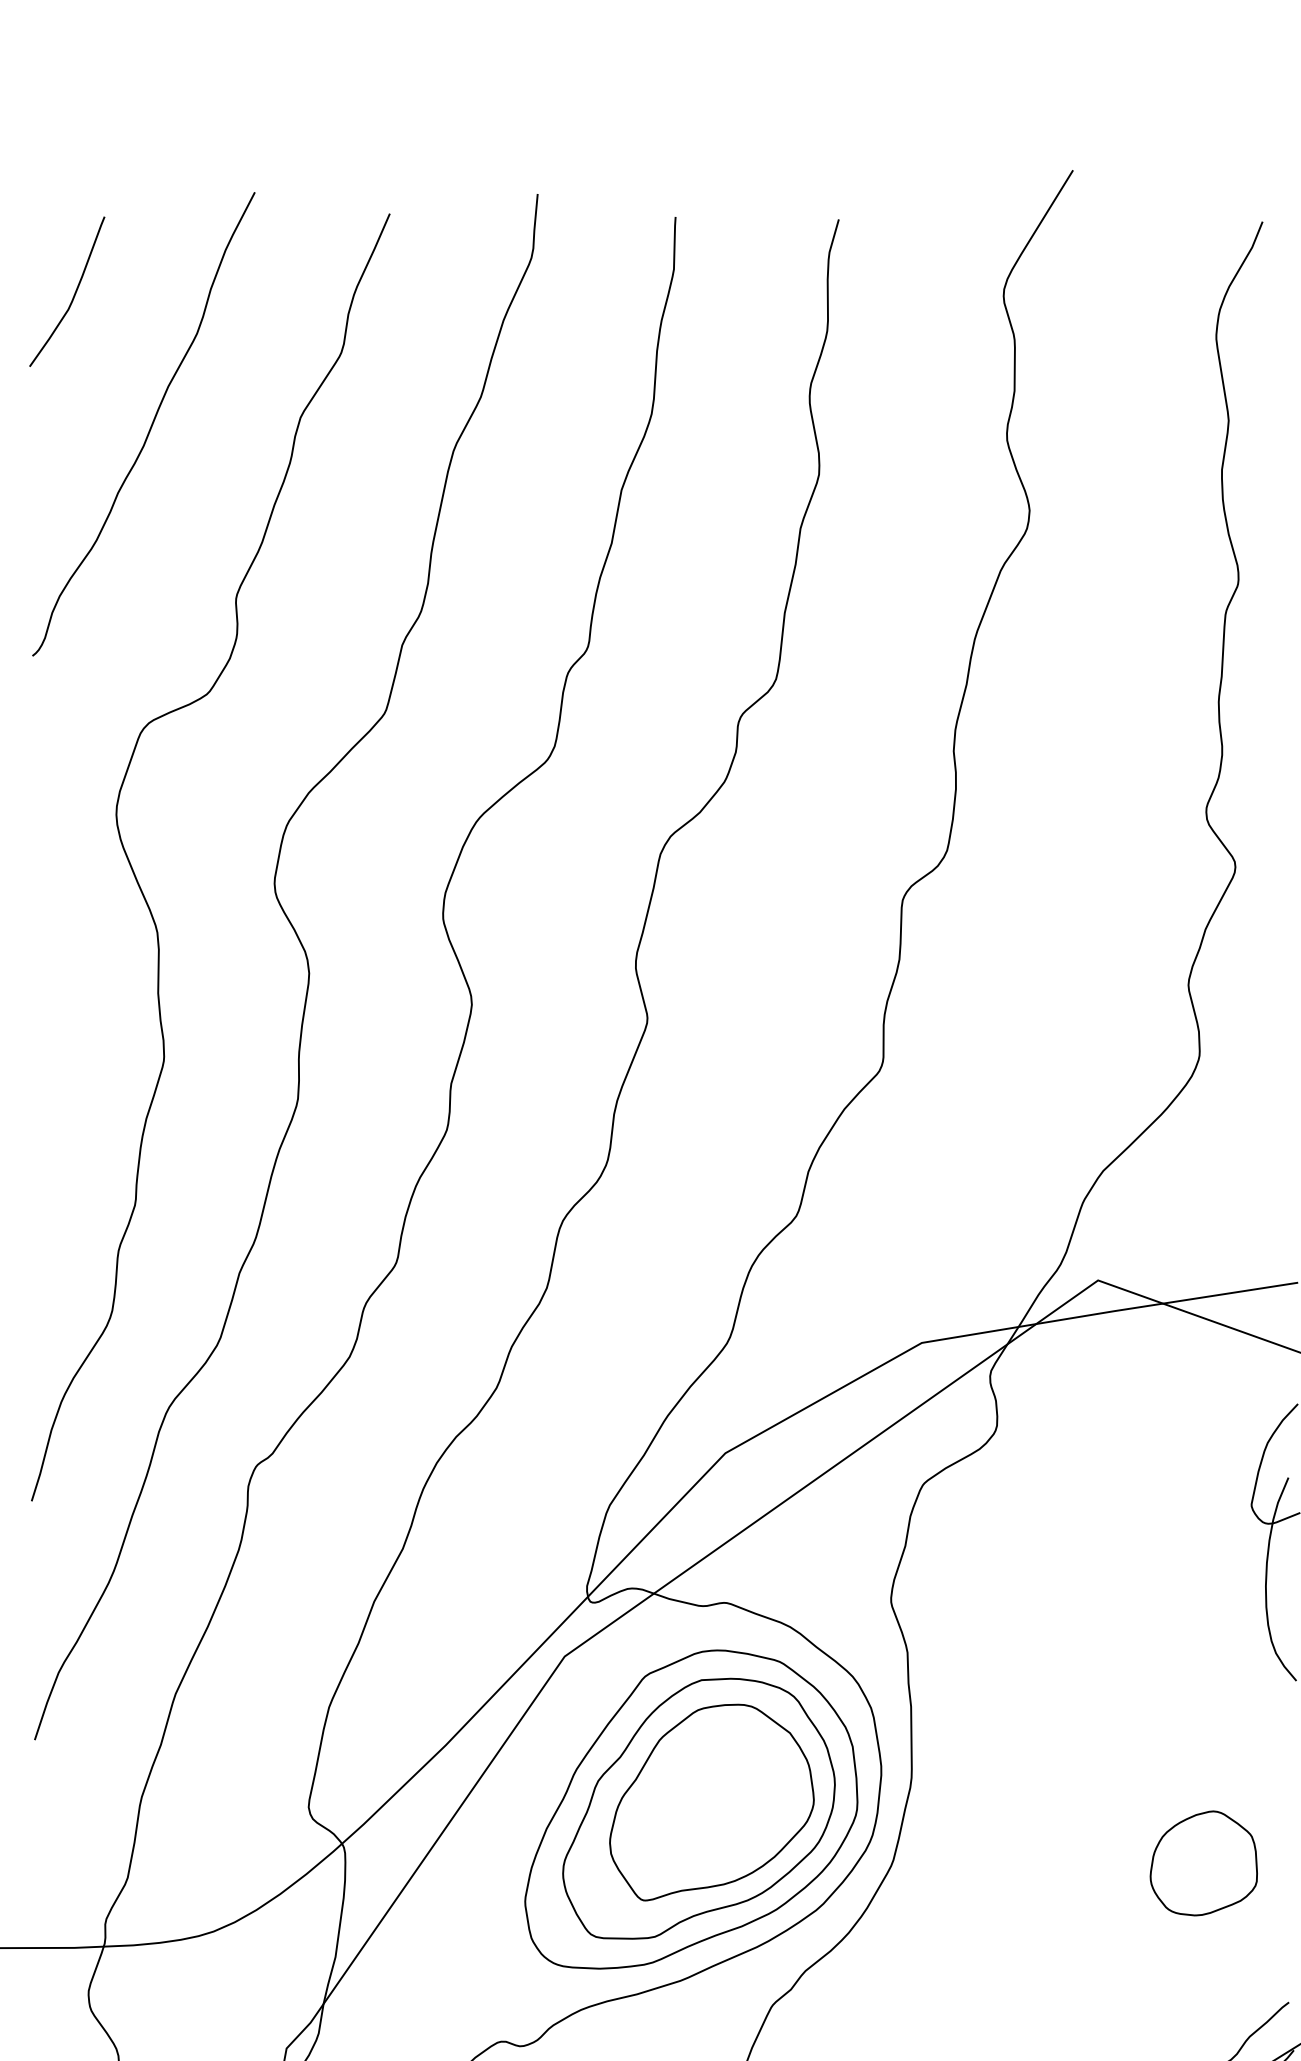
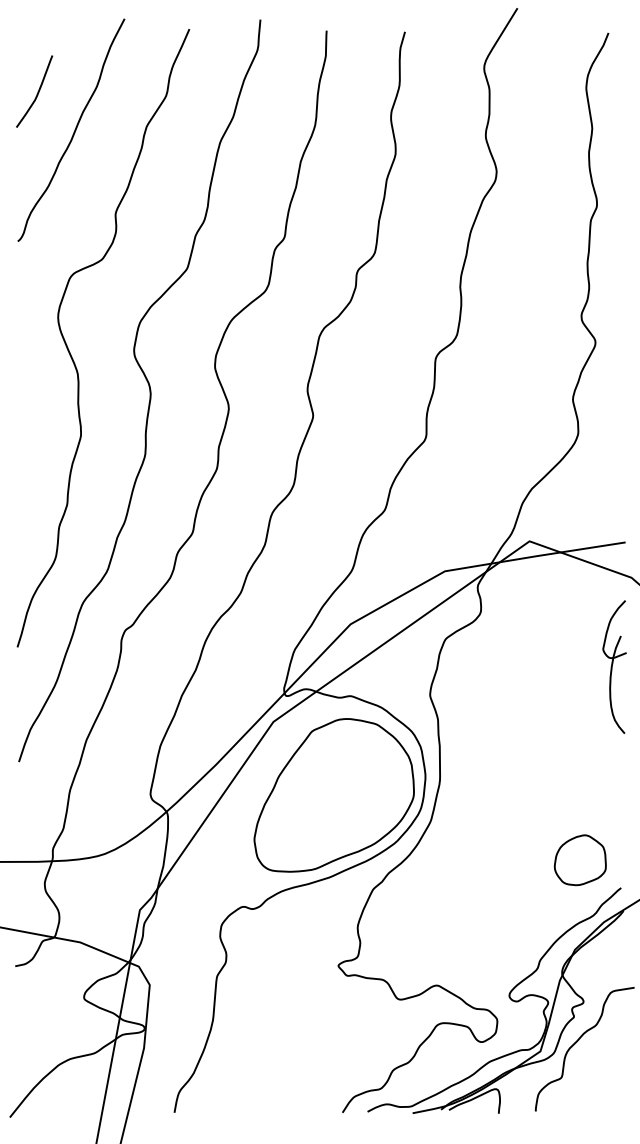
curve: (73, 291) -> (37, 91), moved
part: (698, 1807) -> (337, 794), removed
part: (1202, 1863) -> (579, 860), moved

